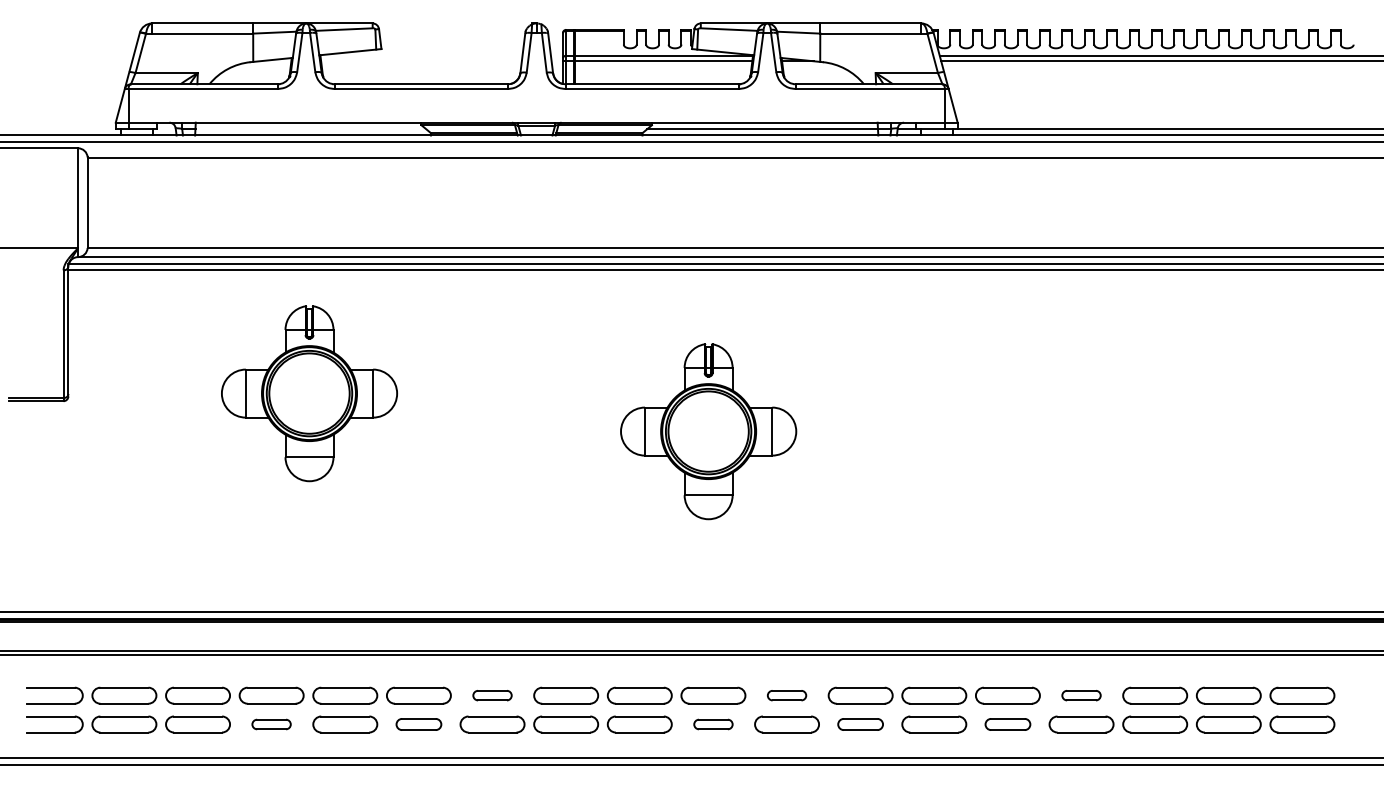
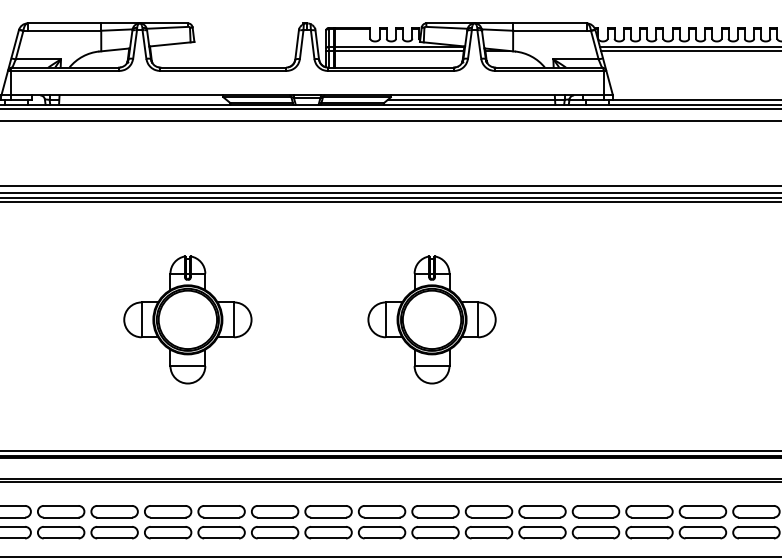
part: (309, 393) -> (187, 319), moved
part: (492, 695) -> (275, 511), size x1.67
part: (786, 695) -> (488, 511), size x1.67
part: (1081, 695) -> (702, 511), size x1.67
part: (271, 724) -> (114, 532), size x1.67
part: (418, 724) -> (221, 532), size x1.43
part: (713, 724) -> (435, 532), size x1.67
part: (860, 724) -> (542, 532), size x1.43
part: (1007, 724) -> (649, 532), size x1.43

